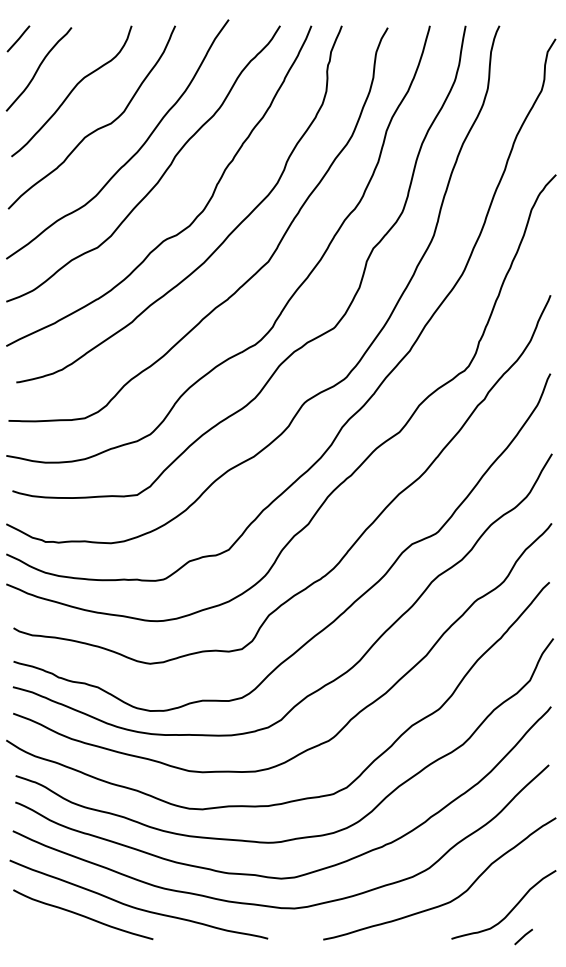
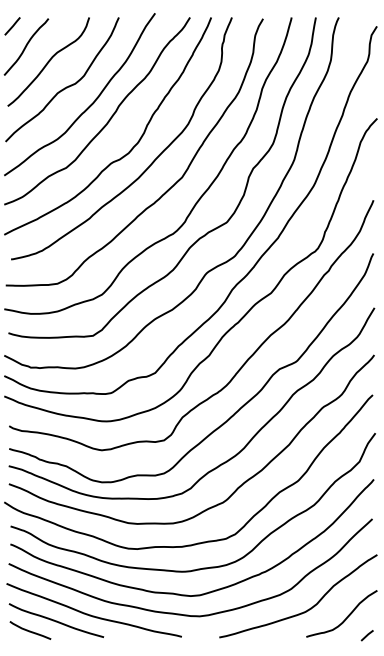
curve: (44, 929) -> (30, 630), added
line: (522, 936) -> (366, 635), moved

